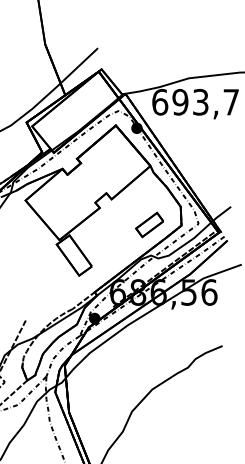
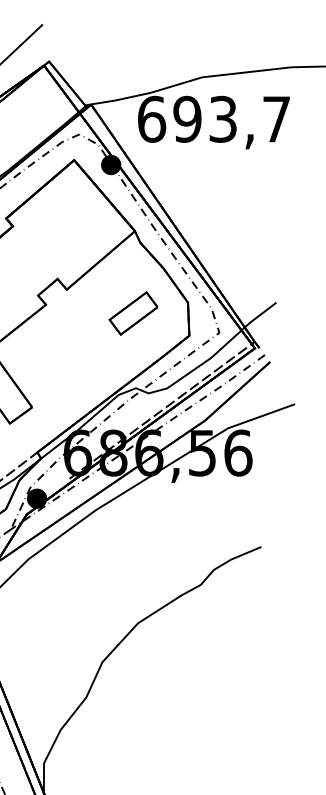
part: (149, 224) -> (133, 312), moved

